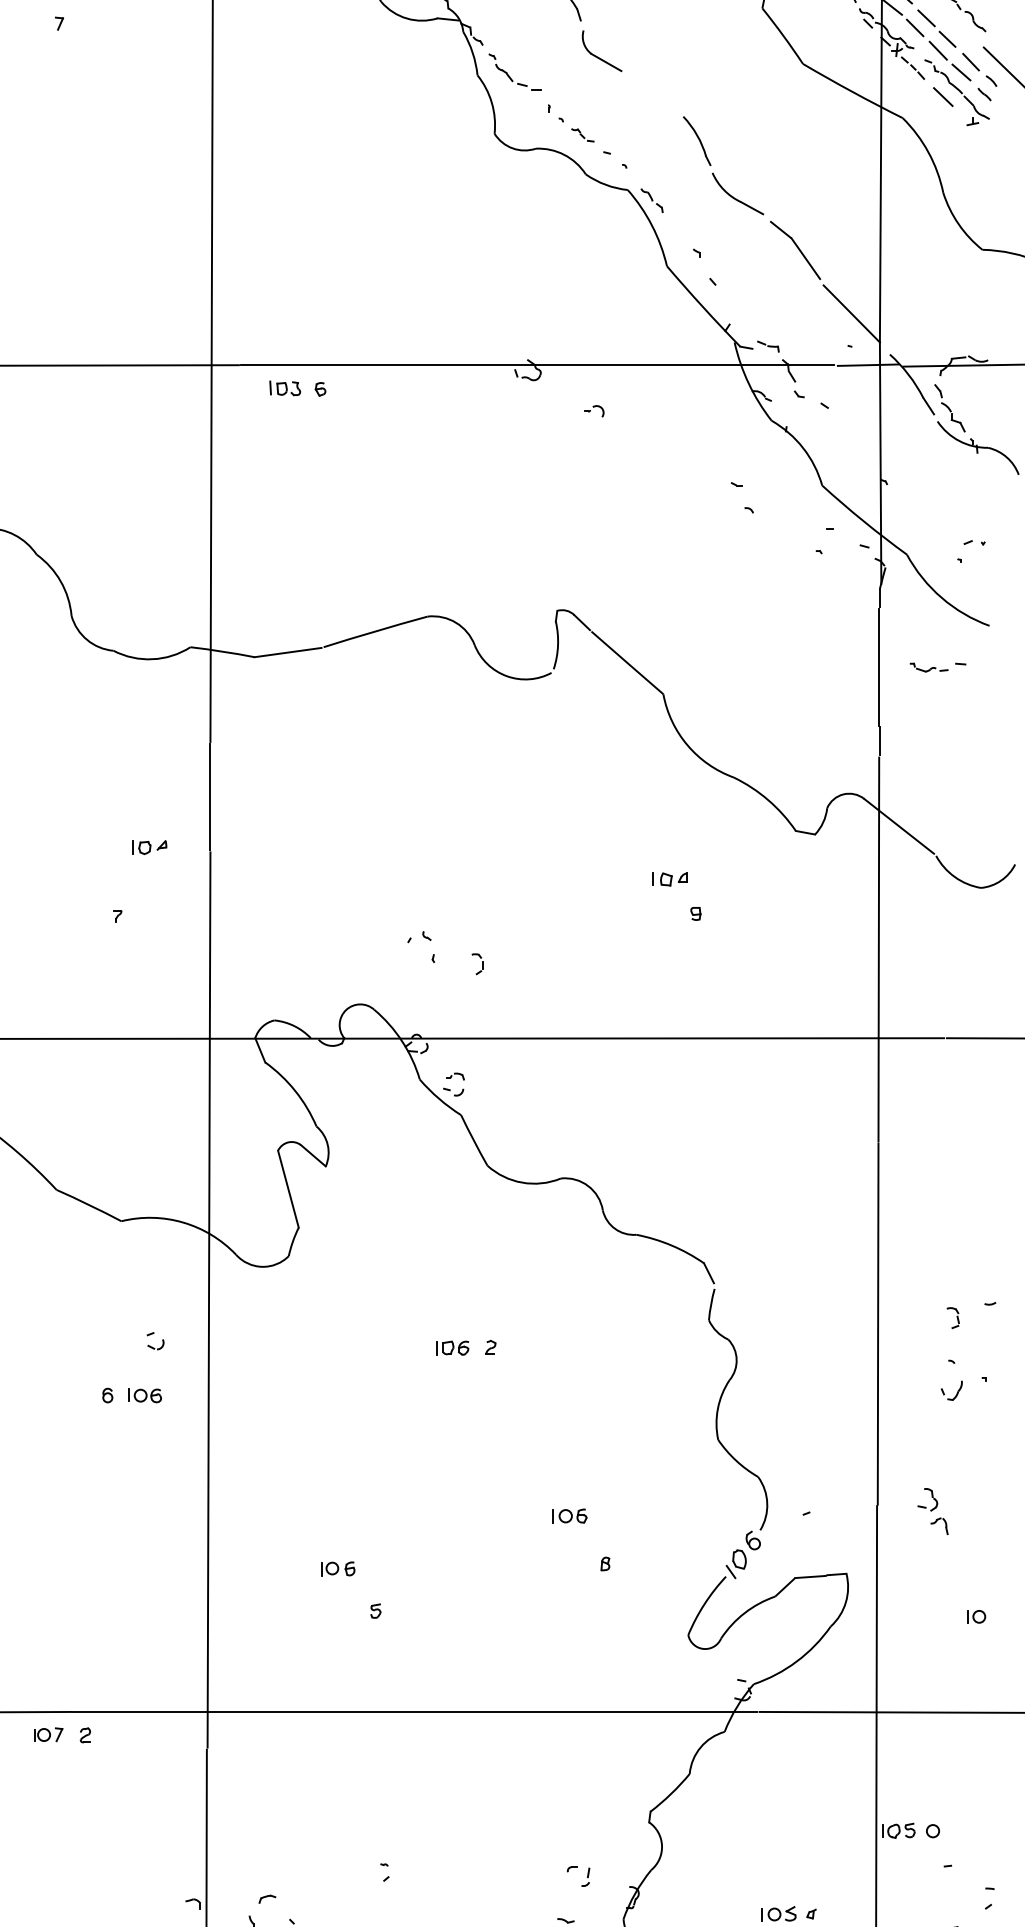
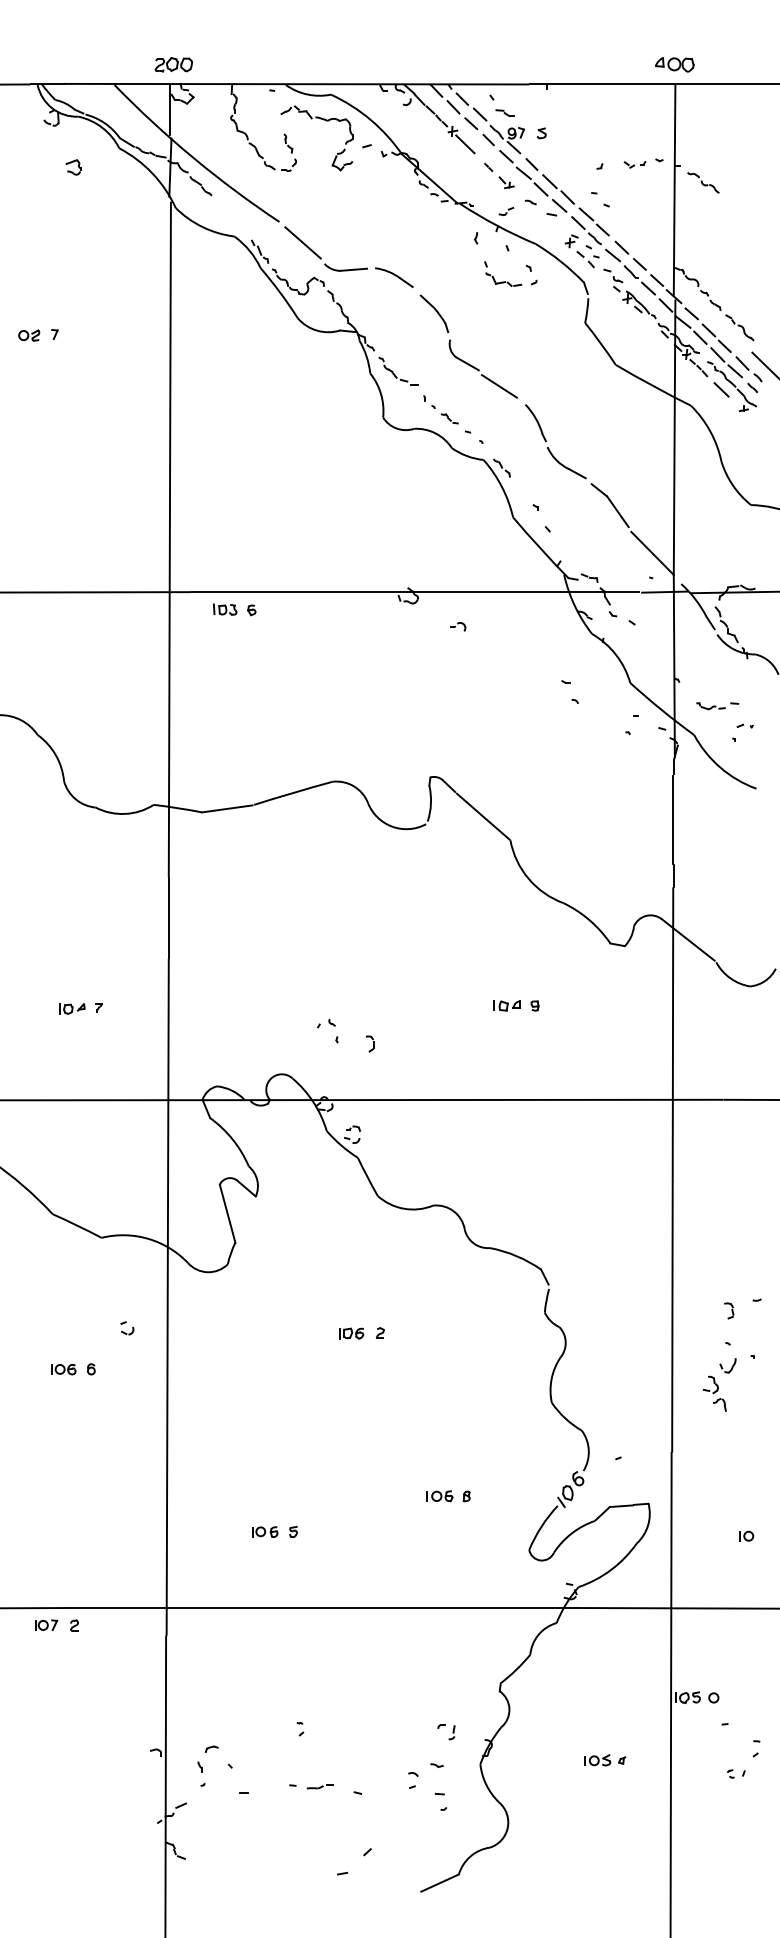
part: (25, 24) -> (29, 335), added
line: (647, 92) -> (498, 386), added
part: (937, 667) -> (717, 706), moved
part: (150, 846) -> (72, 1008), moved
part: (670, 878) -> (506, 1005), moved
part: (145, 1395) -> (63, 1369), moved
part: (932, 1511) -> (714, 1393), moved
part: (569, 1516) -> (439, 1496), moved
part: (338, 1568) -> (265, 1531), moved

